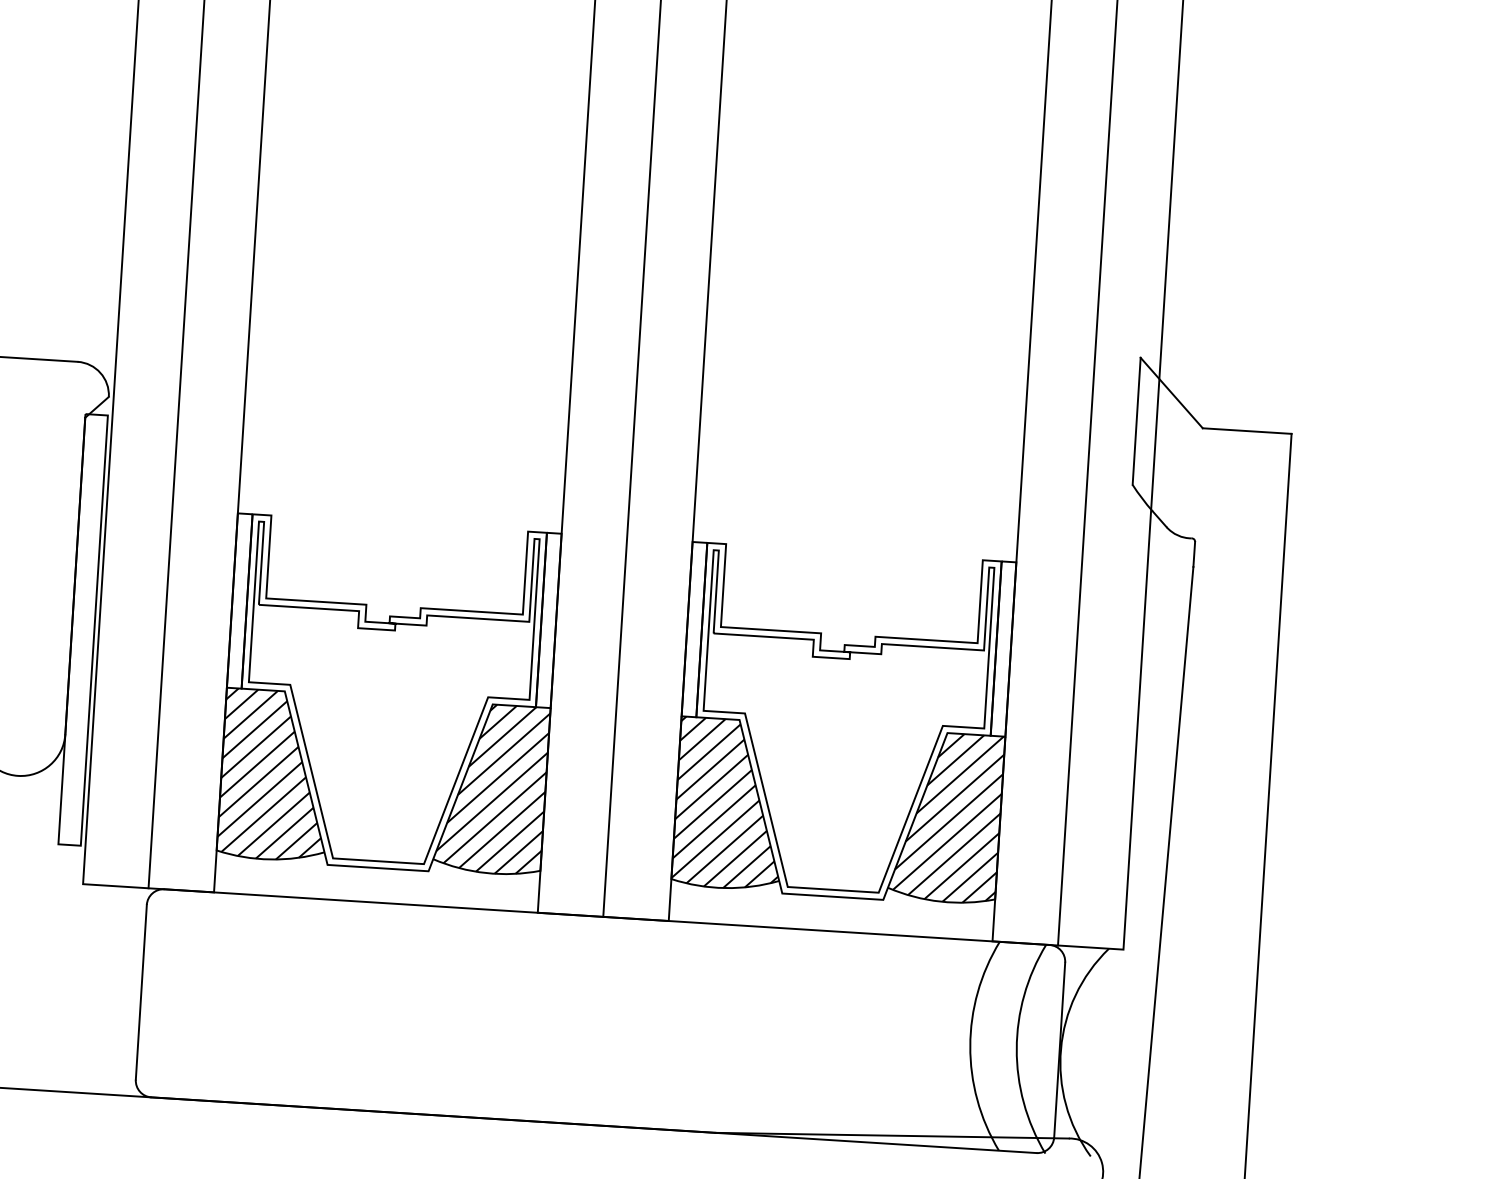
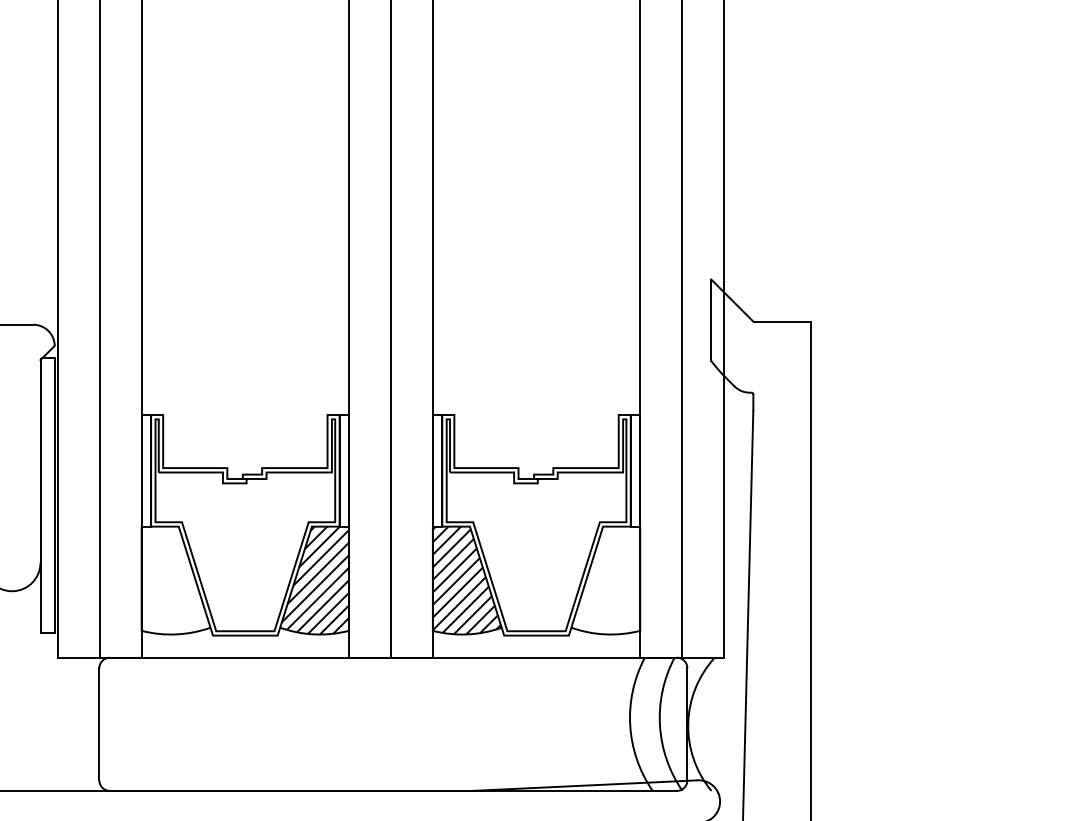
hatch: (272, 775) -> (174, 580), removed
hatch: (949, 817) -> (607, 580), removed

